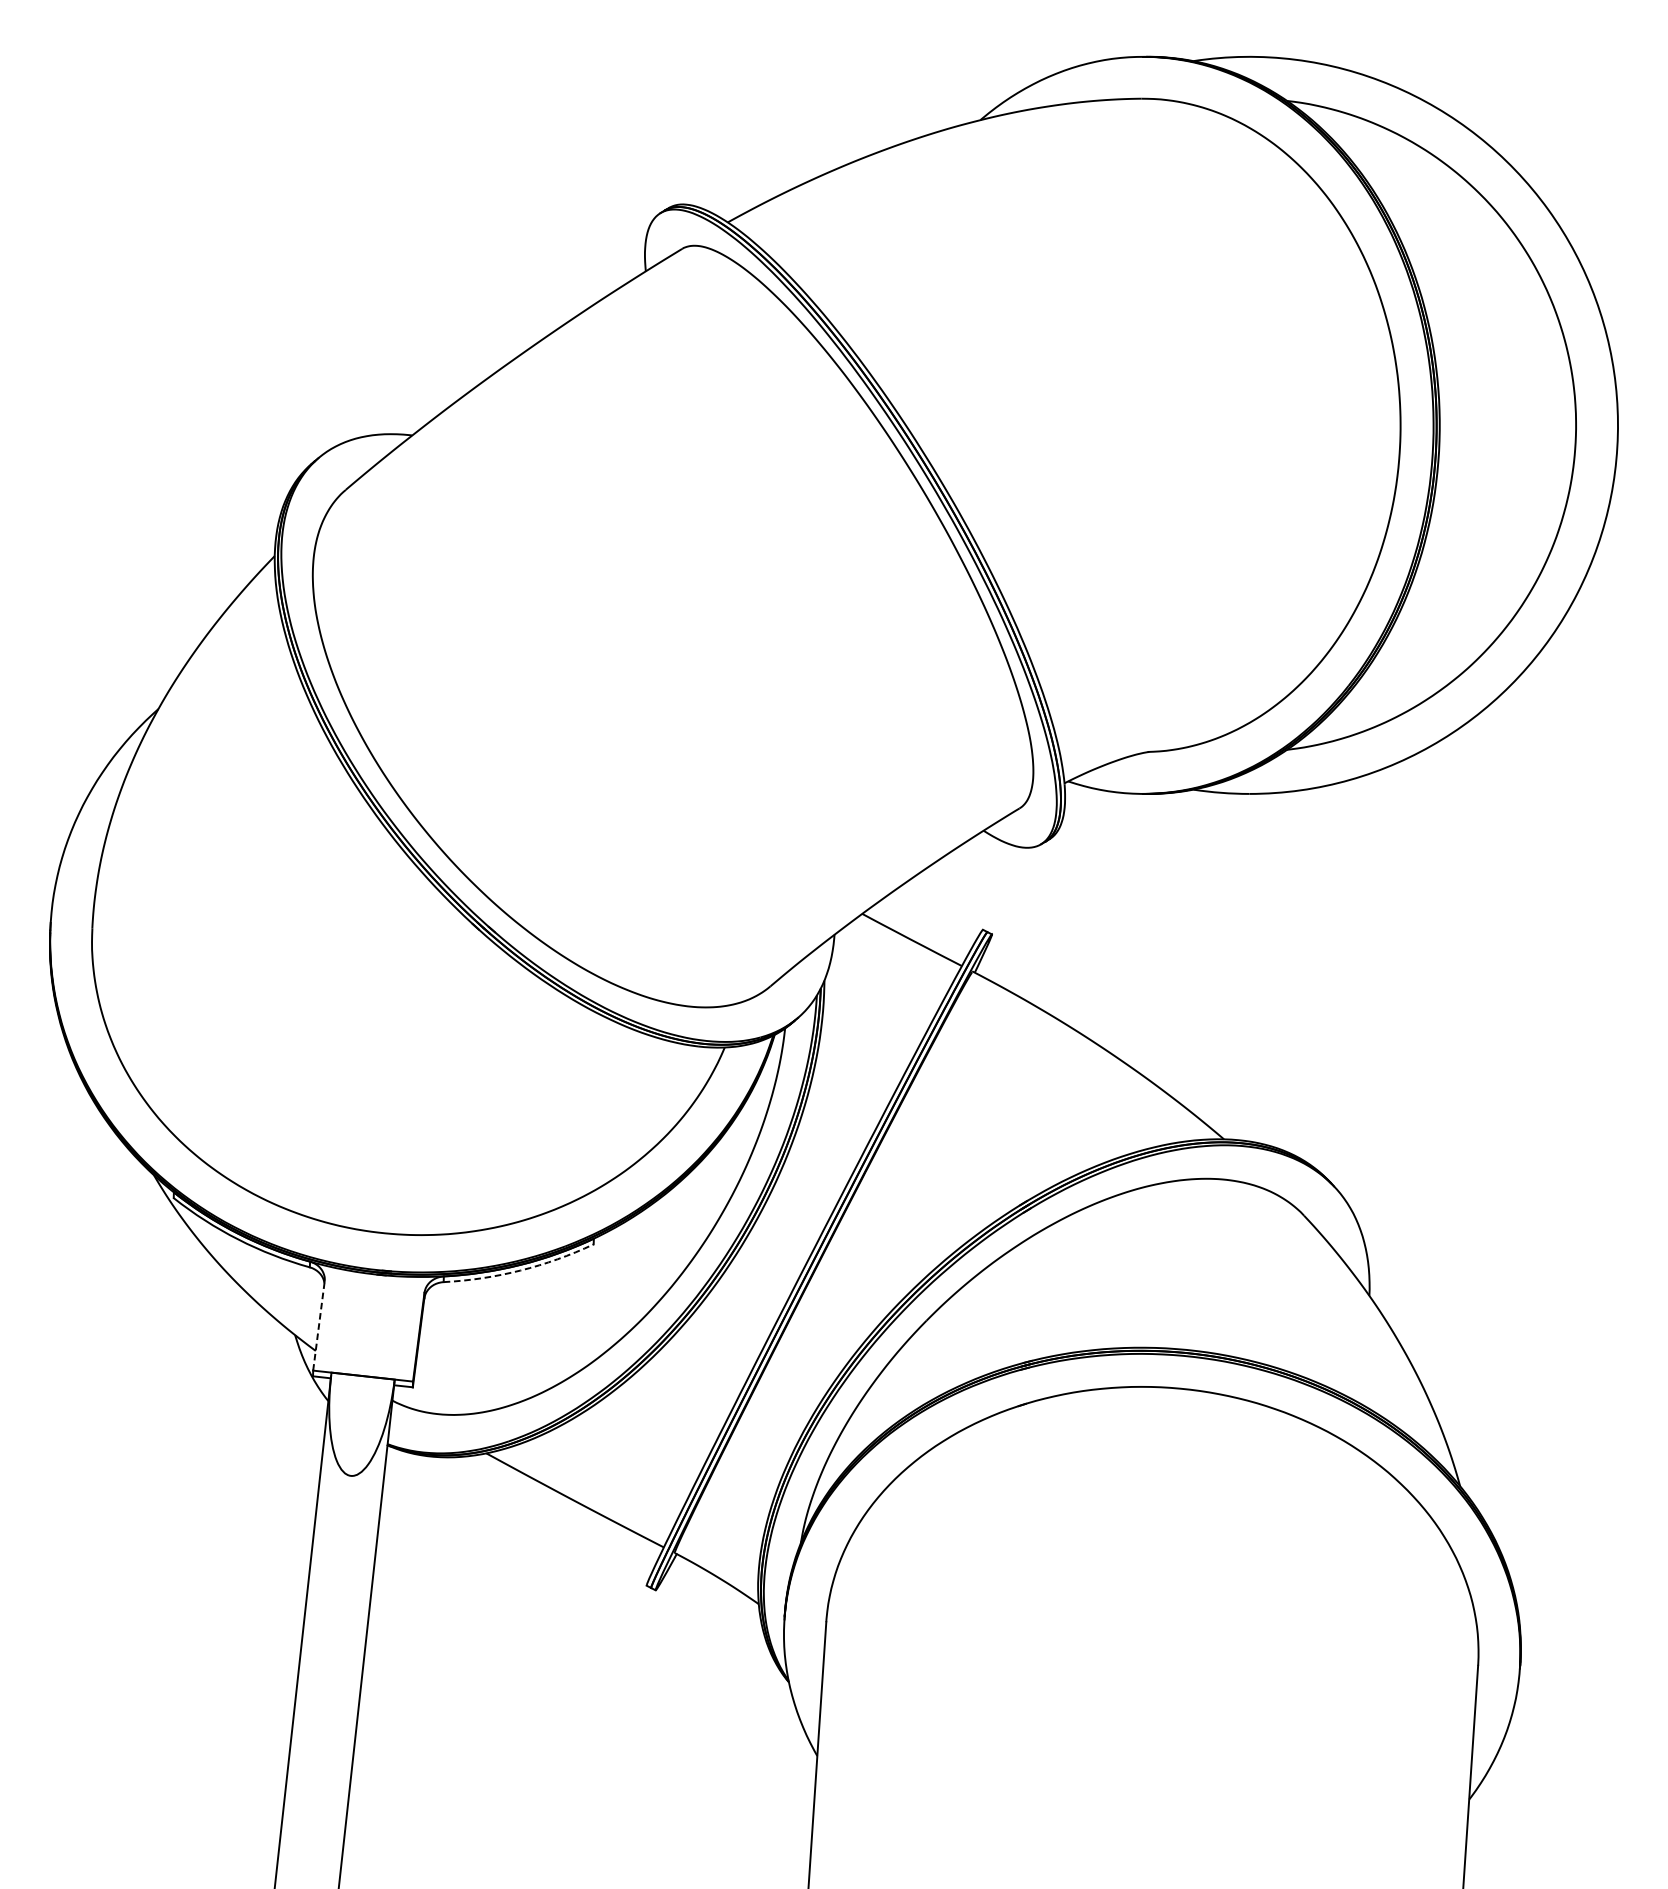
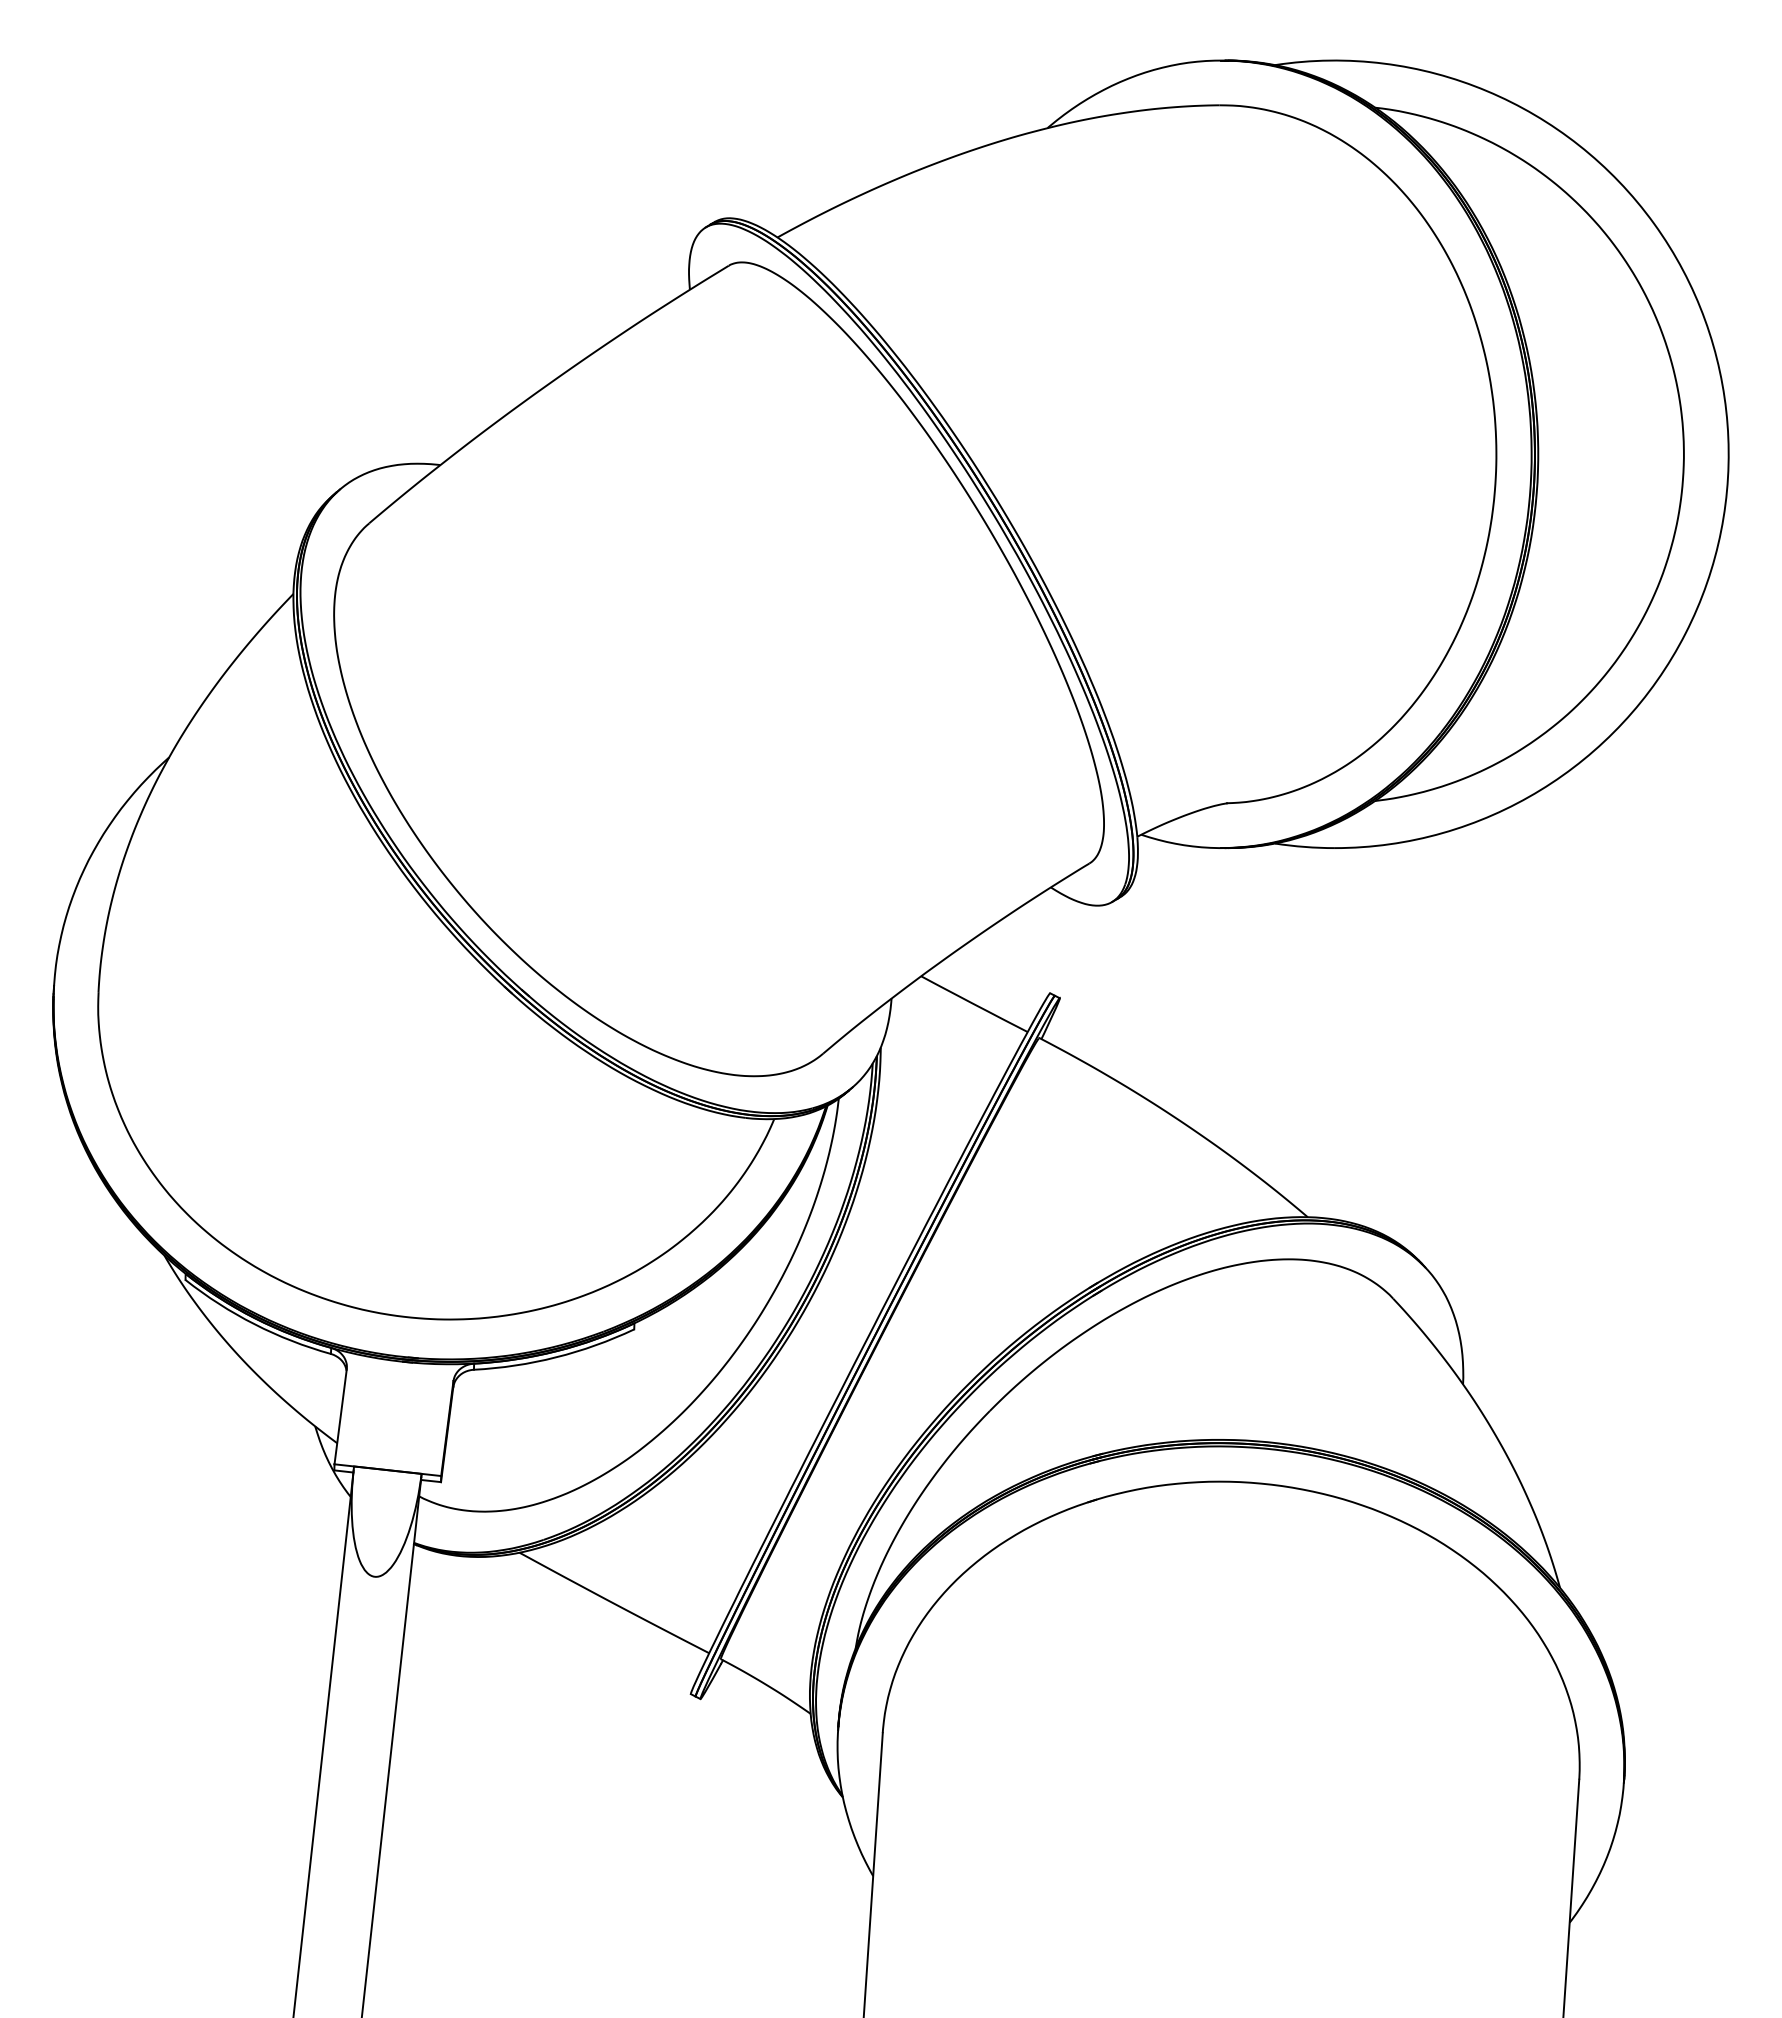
arc: (520, 1270) -> (556, 1357), dashed -> solid
line: (318, 1325) -> (340, 1416), dashed -> solid

